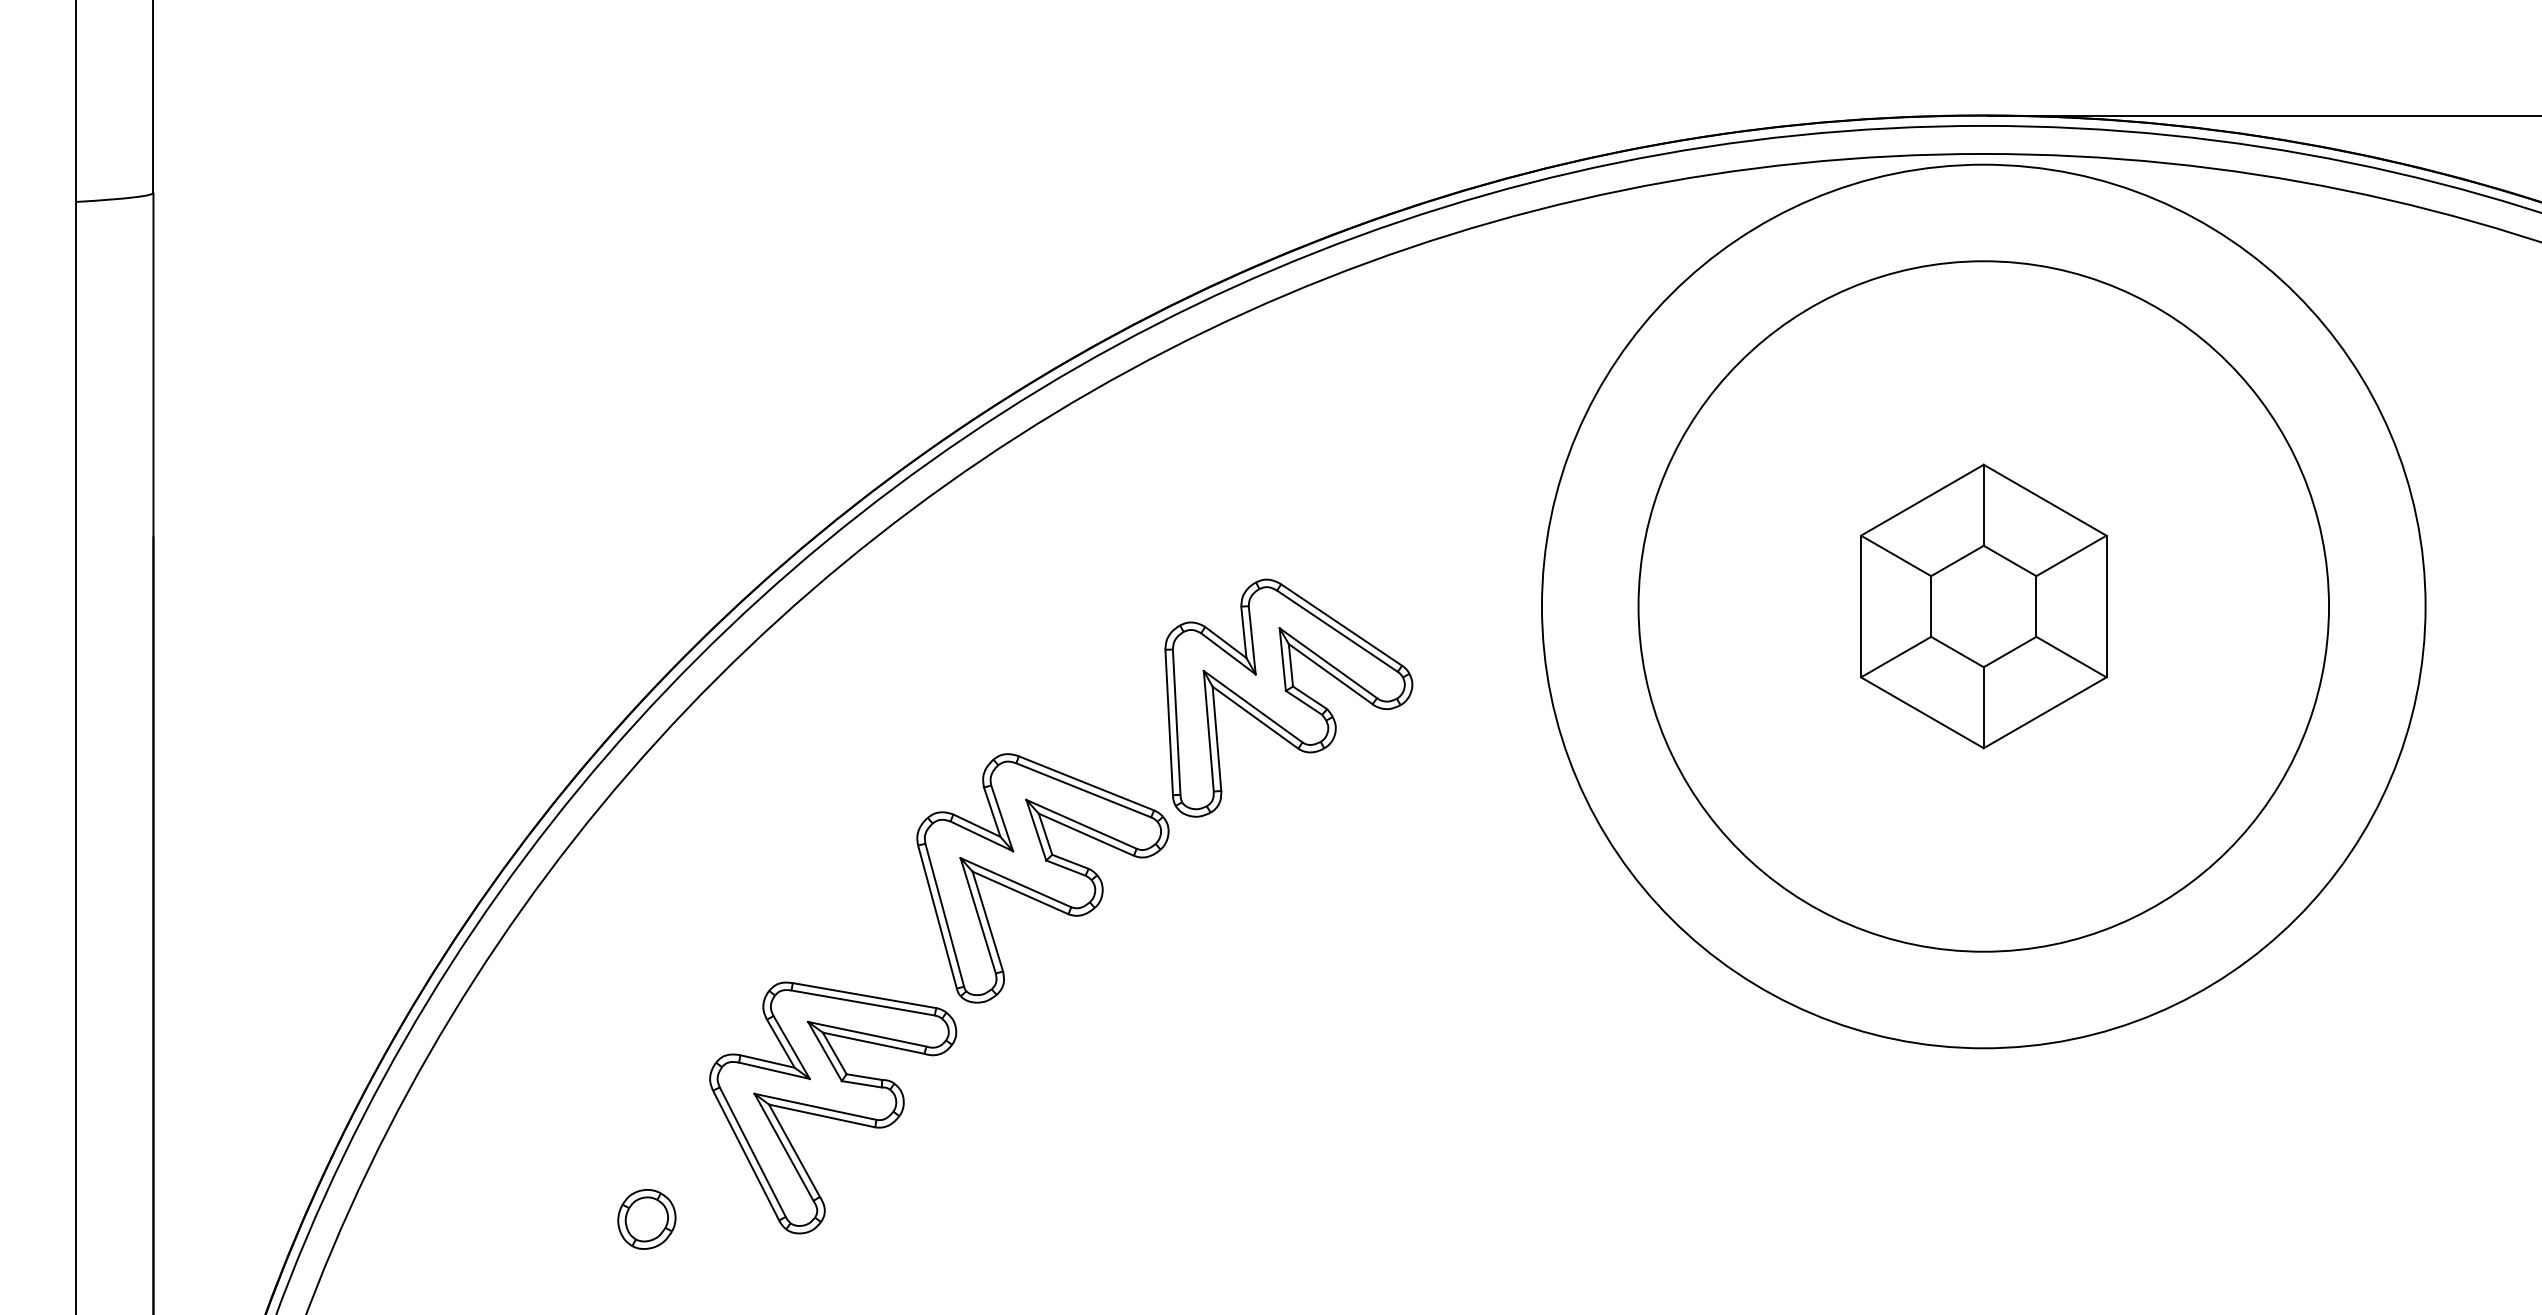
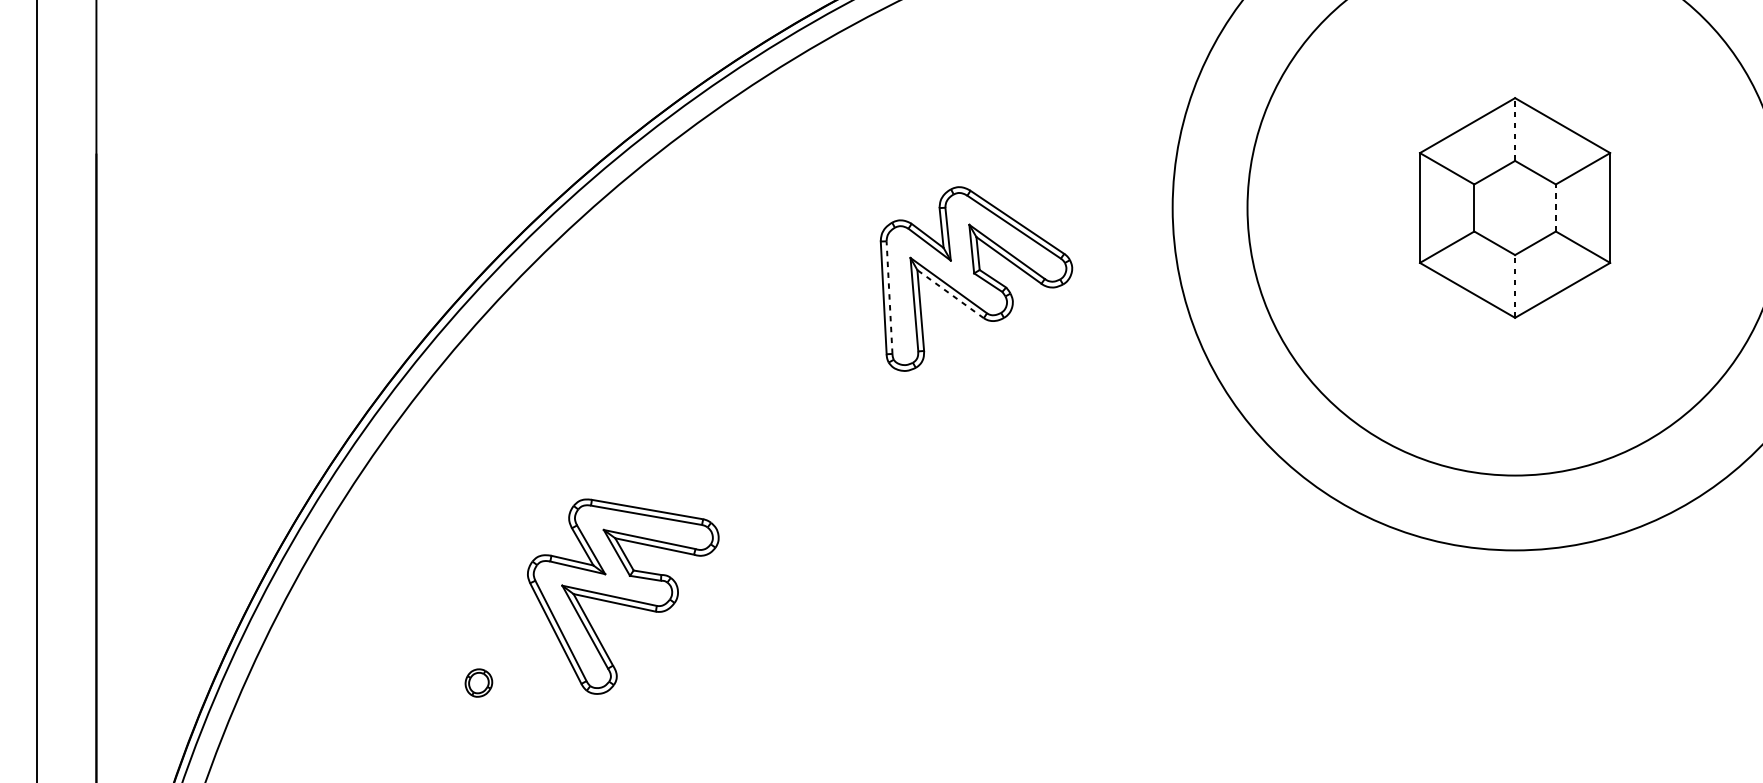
line: (1983, 504) -> (1514, 128), solid -> dashed
line: (2036, 606) -> (1555, 207), solid -> dashed
line: (1983, 707) -> (1514, 286), solid -> dashed
line: (1255, 717) -> (950, 294), solid -> dashed
line: (1176, 722) -> (889, 297), solid -> dashed
part: (1042, 878) -> (785, 418), removed
part: (646, 1219) -> (478, 683), size x0.6

